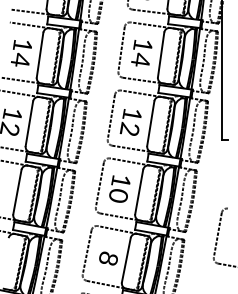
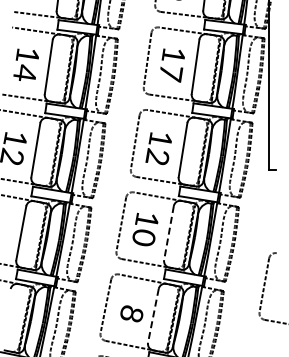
text: (141, 60) -> (171, 73), 14 -> 17
line: (138, 192) -> (168, 233), solid -> dashed
line: (126, 260) -> (153, 316), solid -> dashed

